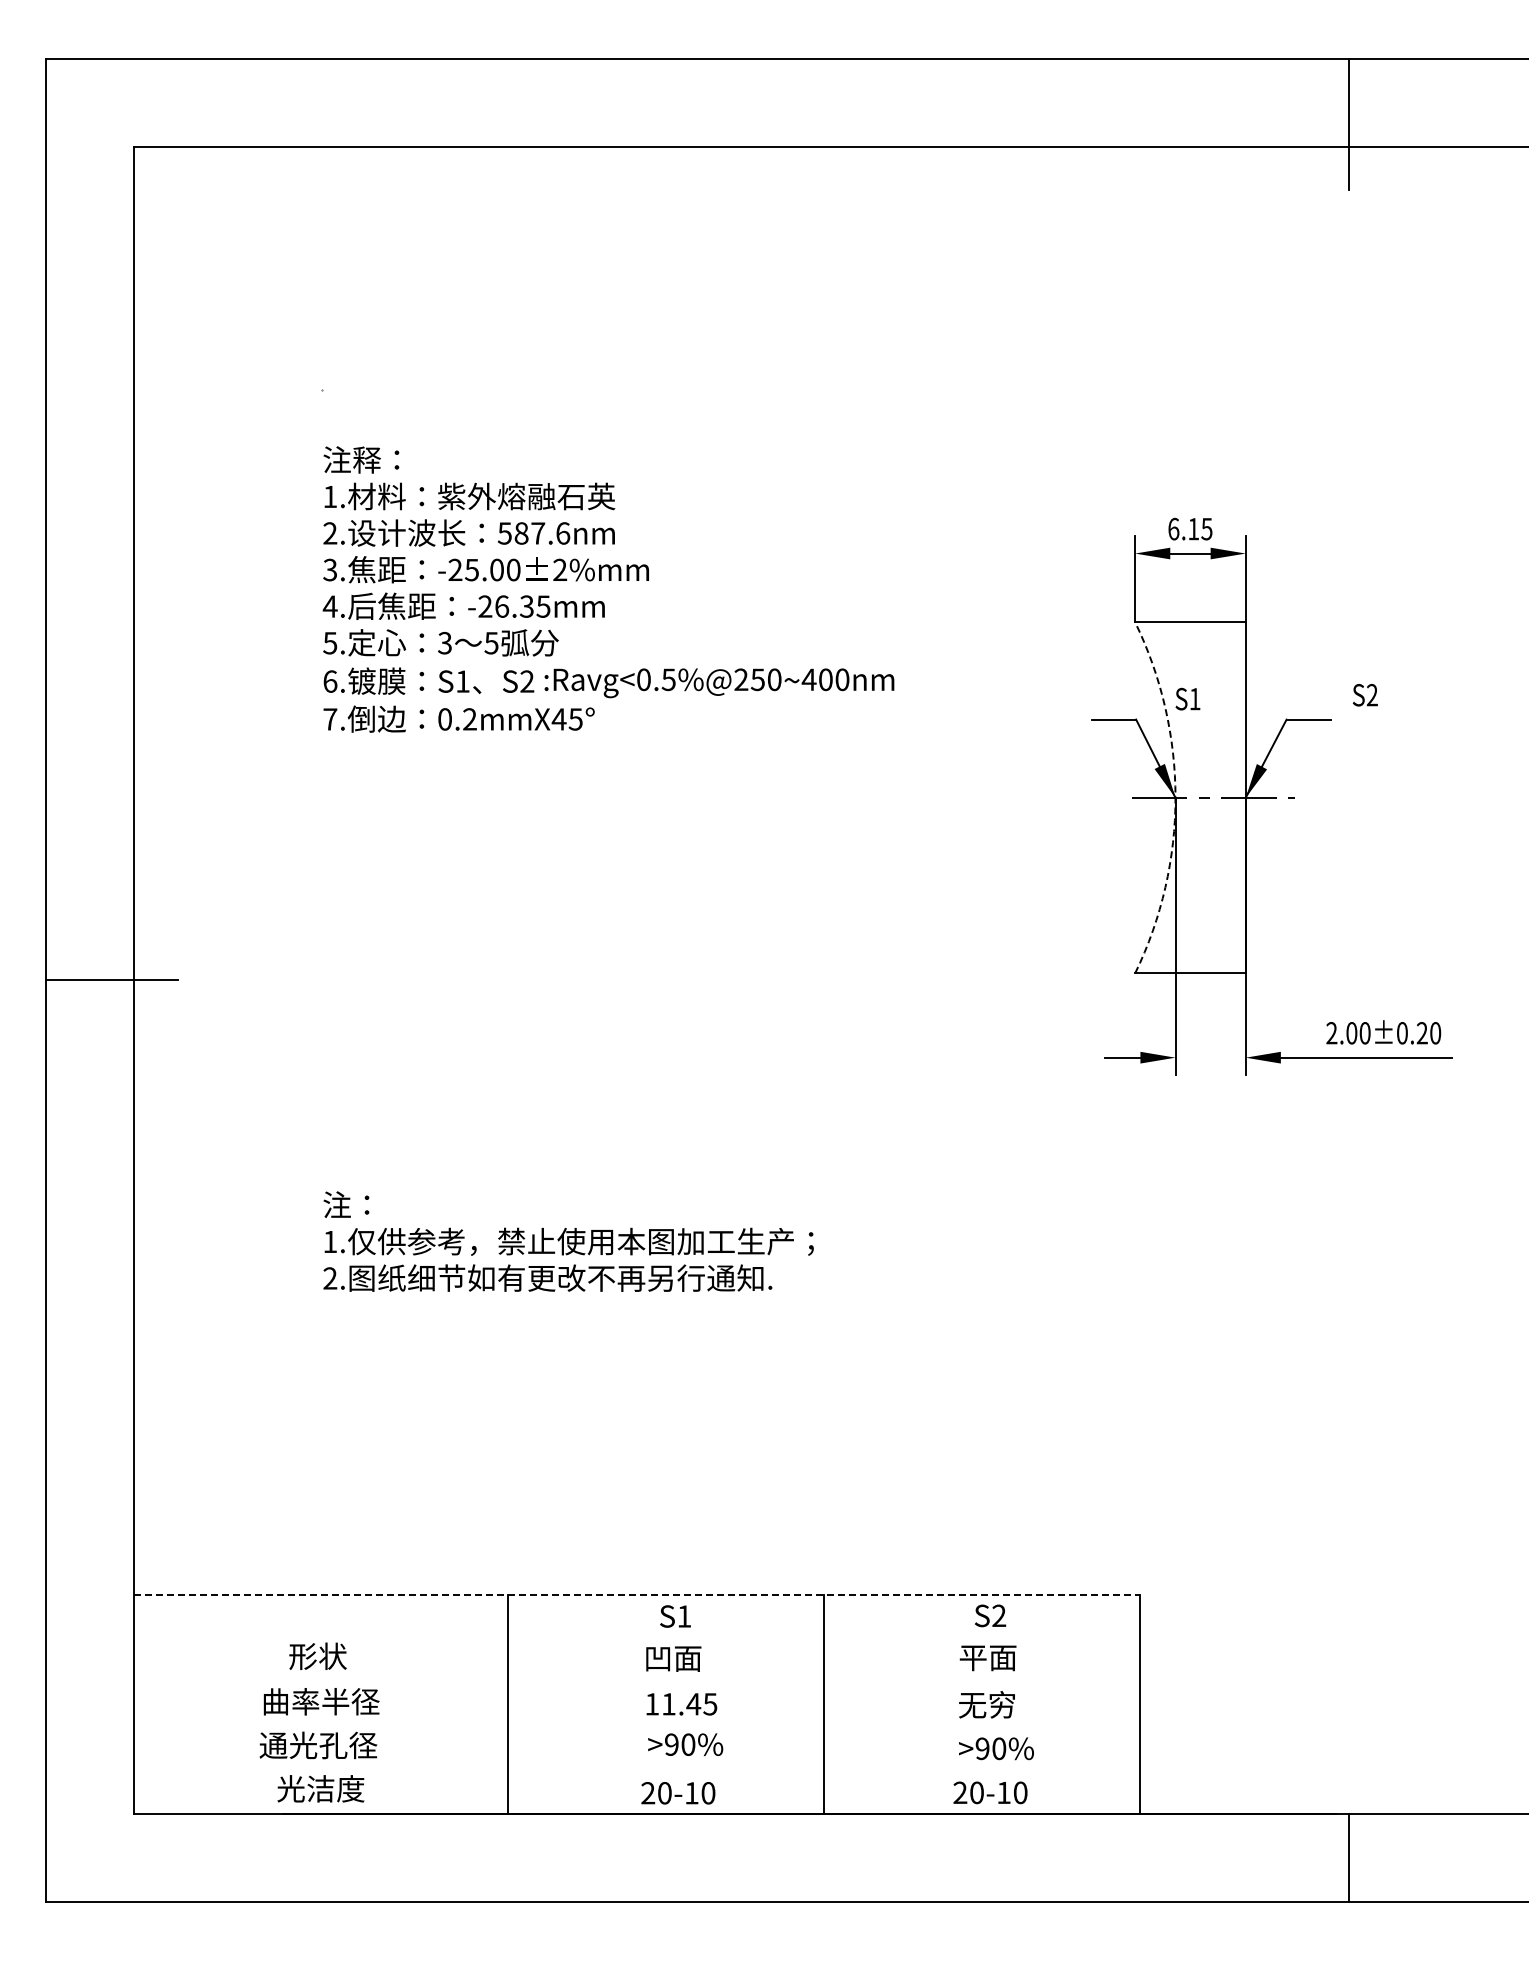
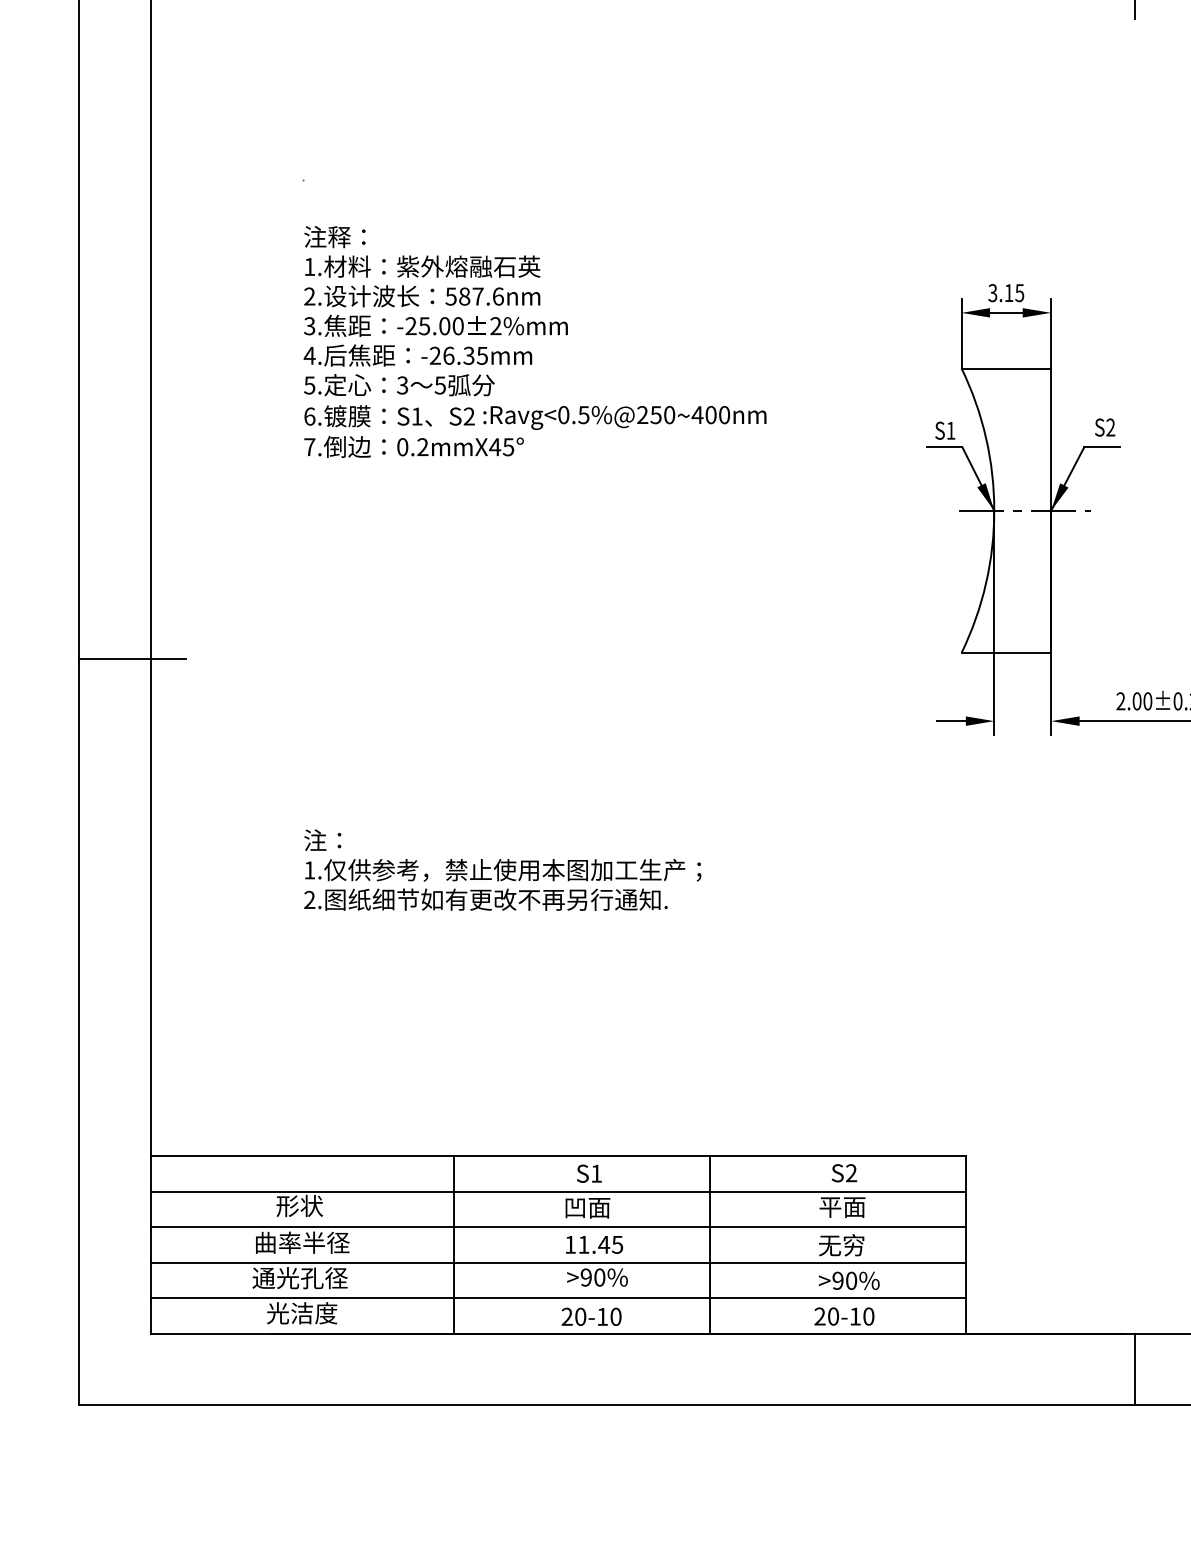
text: (1173, 528) -> (992, 292), 6.15 -> 3.15
text: (1365, 695) -> (1105, 427), moved
text: (1187, 698) -> (944, 430), moved
arc: (1175, 797) -> (994, 510), dashed -> solid
line: (637, 1594) -> (558, 1155), dashed -> solid
line: (636, 1638) -> (557, 1191), added
line: (636, 1682) -> (557, 1227), added
line: (636, 1726) -> (557, 1262), added
line: (636, 1770) -> (557, 1298), added

